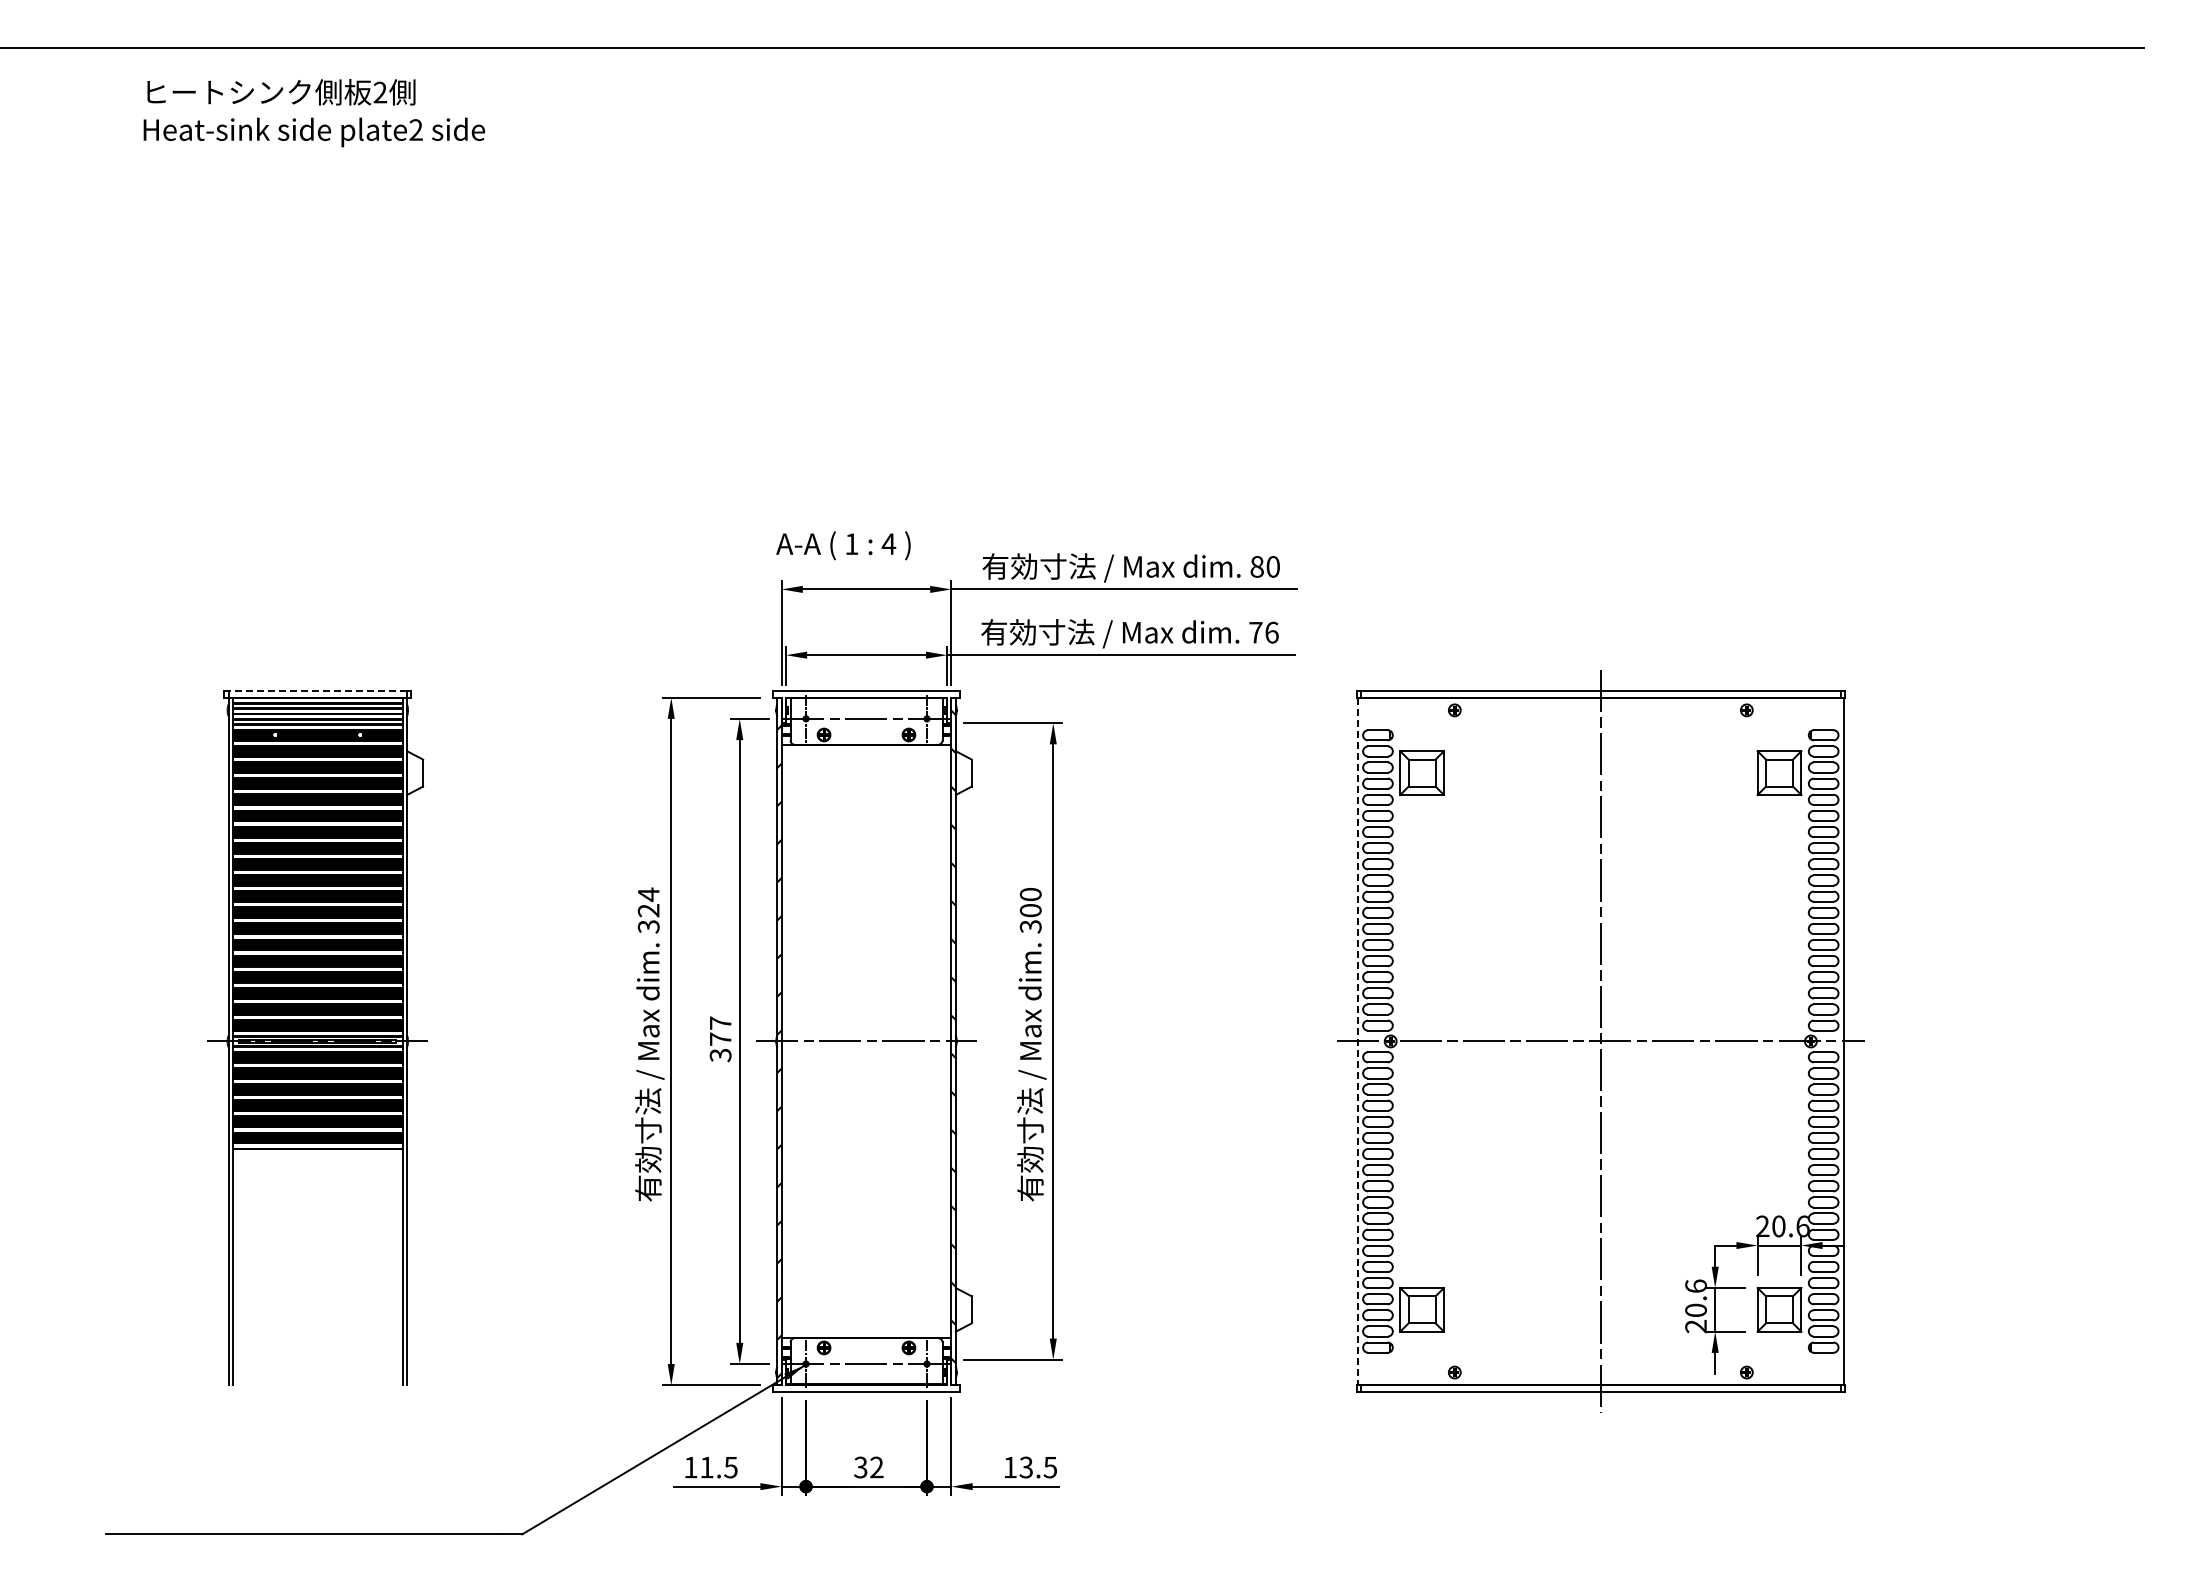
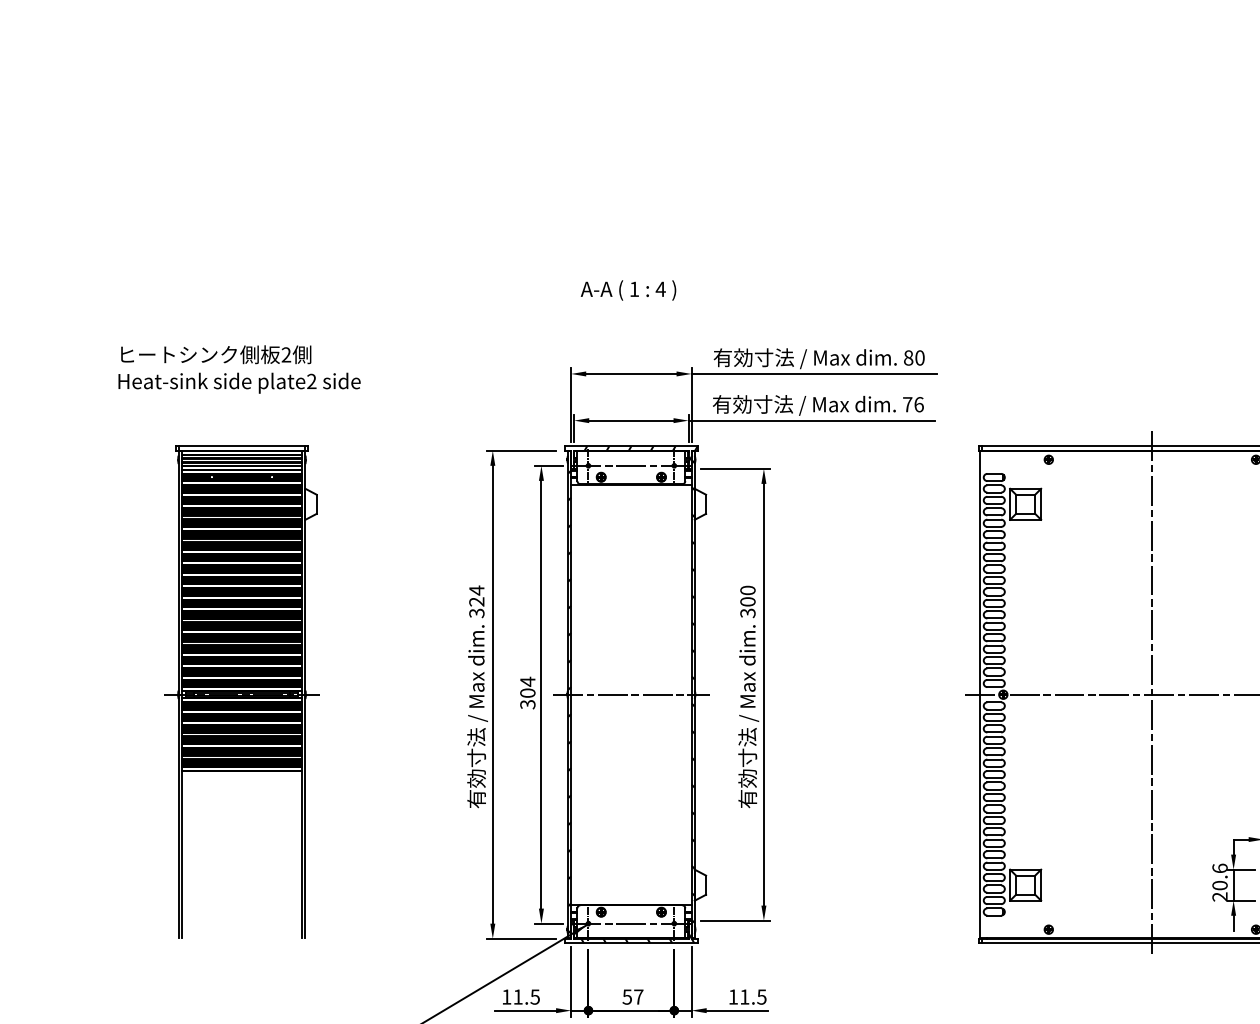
text: (313, 113) -> (238, 369), moved
text: (843, 545) -> (628, 290), moved
line: (317, 691) -> (241, 446), dashed -> solid
hatch: (866, 702) -> (631, 454), added
text: (720, 1030) -> (527, 686), 377 -> 304
line: (1357, 1041) -> (979, 694), dashed -> solid
hatch: (868, 1375) -> (632, 931), added
text: (868, 1467) -> (632, 997), 32 -> 57
text: (1025, 1467) -> (744, 997), 13.5 -> 11.5

